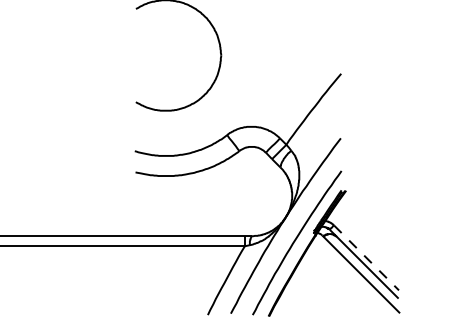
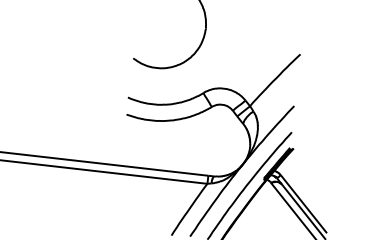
line: (366, 257) -> (303, 203), dashed -> solid

